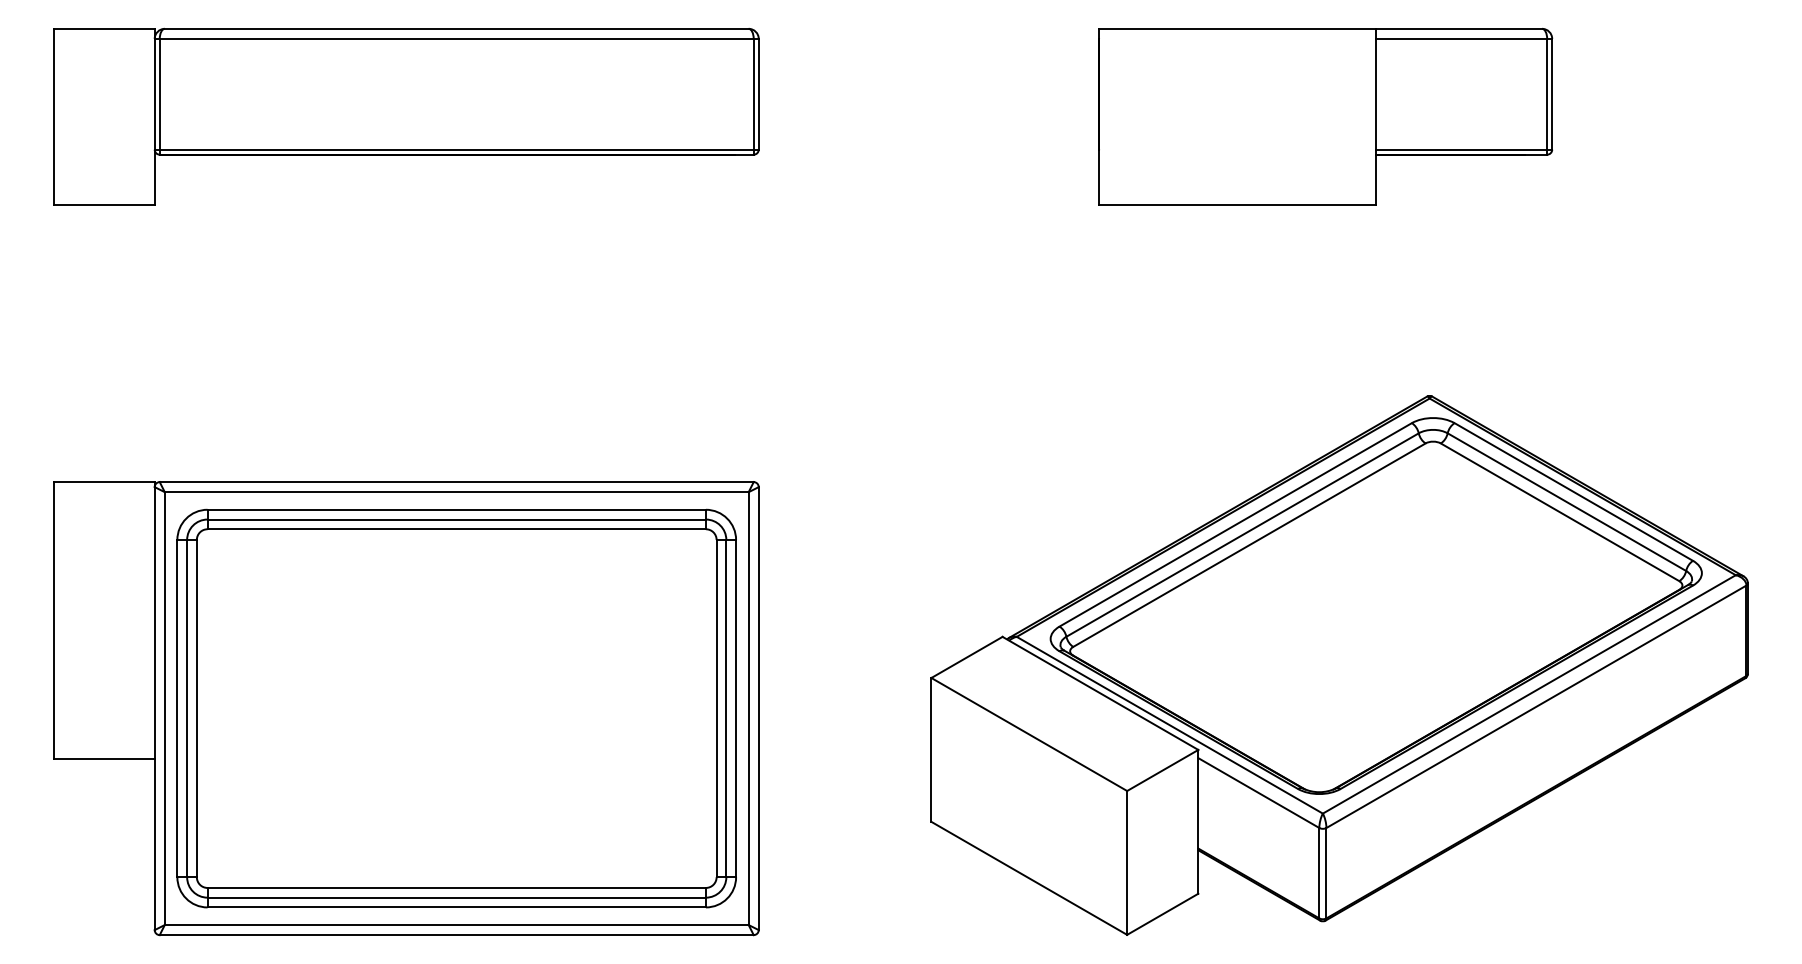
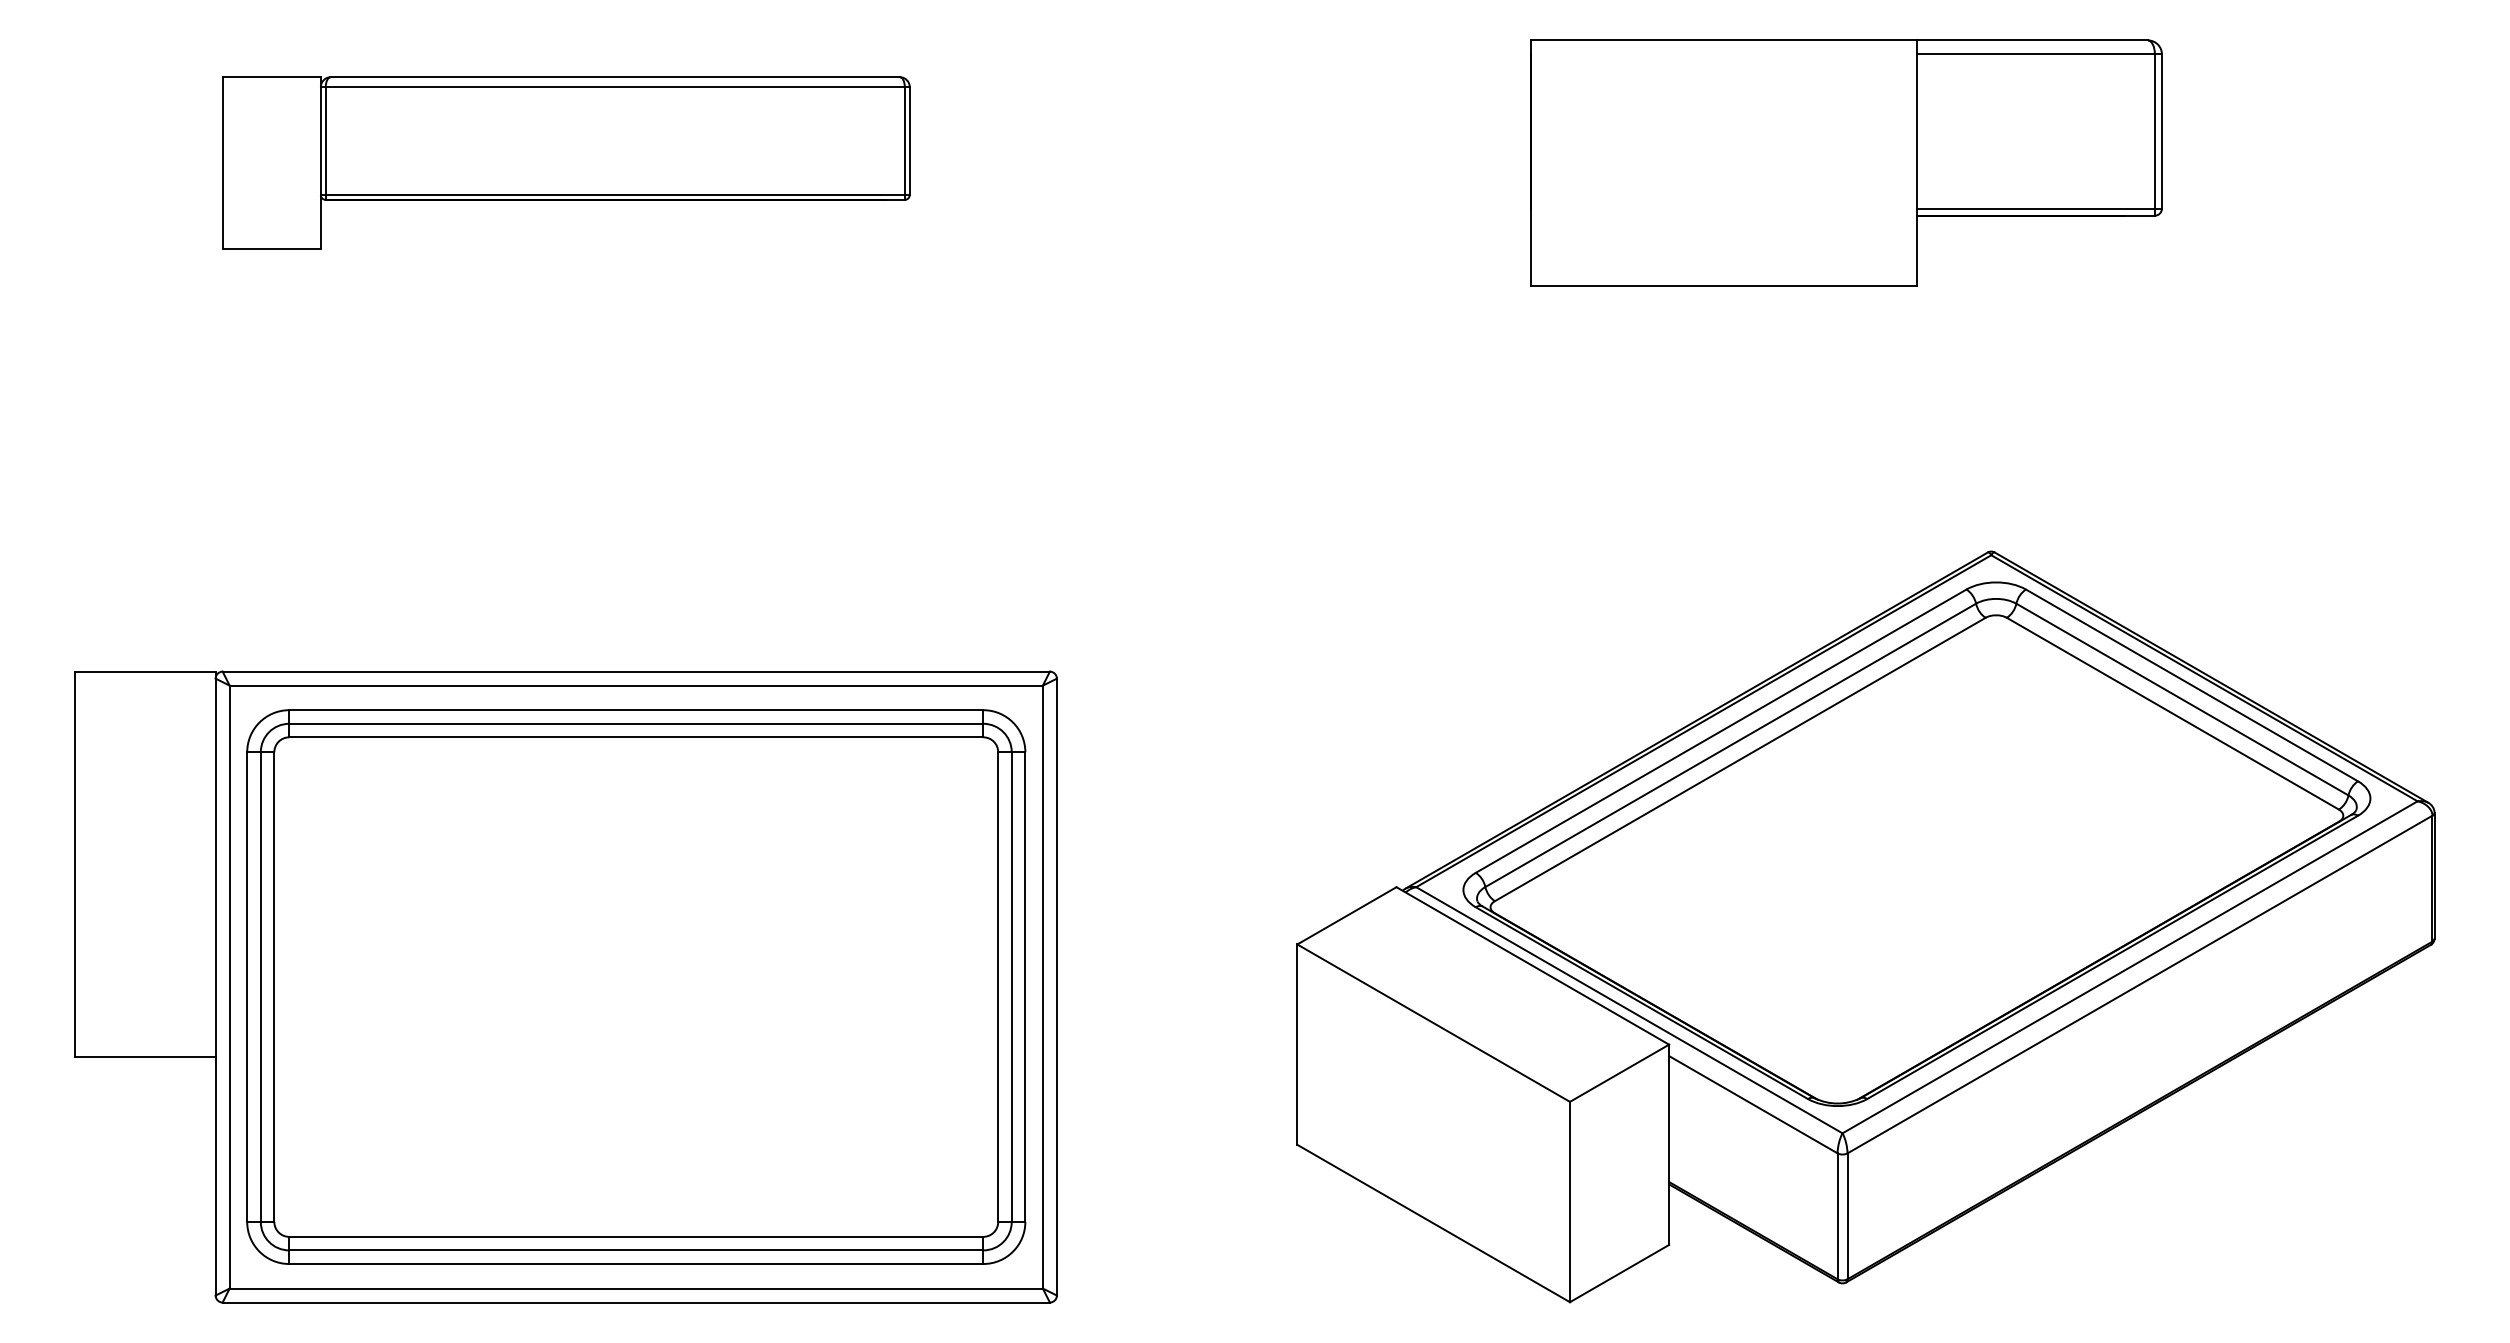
part: (406, 116) -> (566, 162), size x0.7

